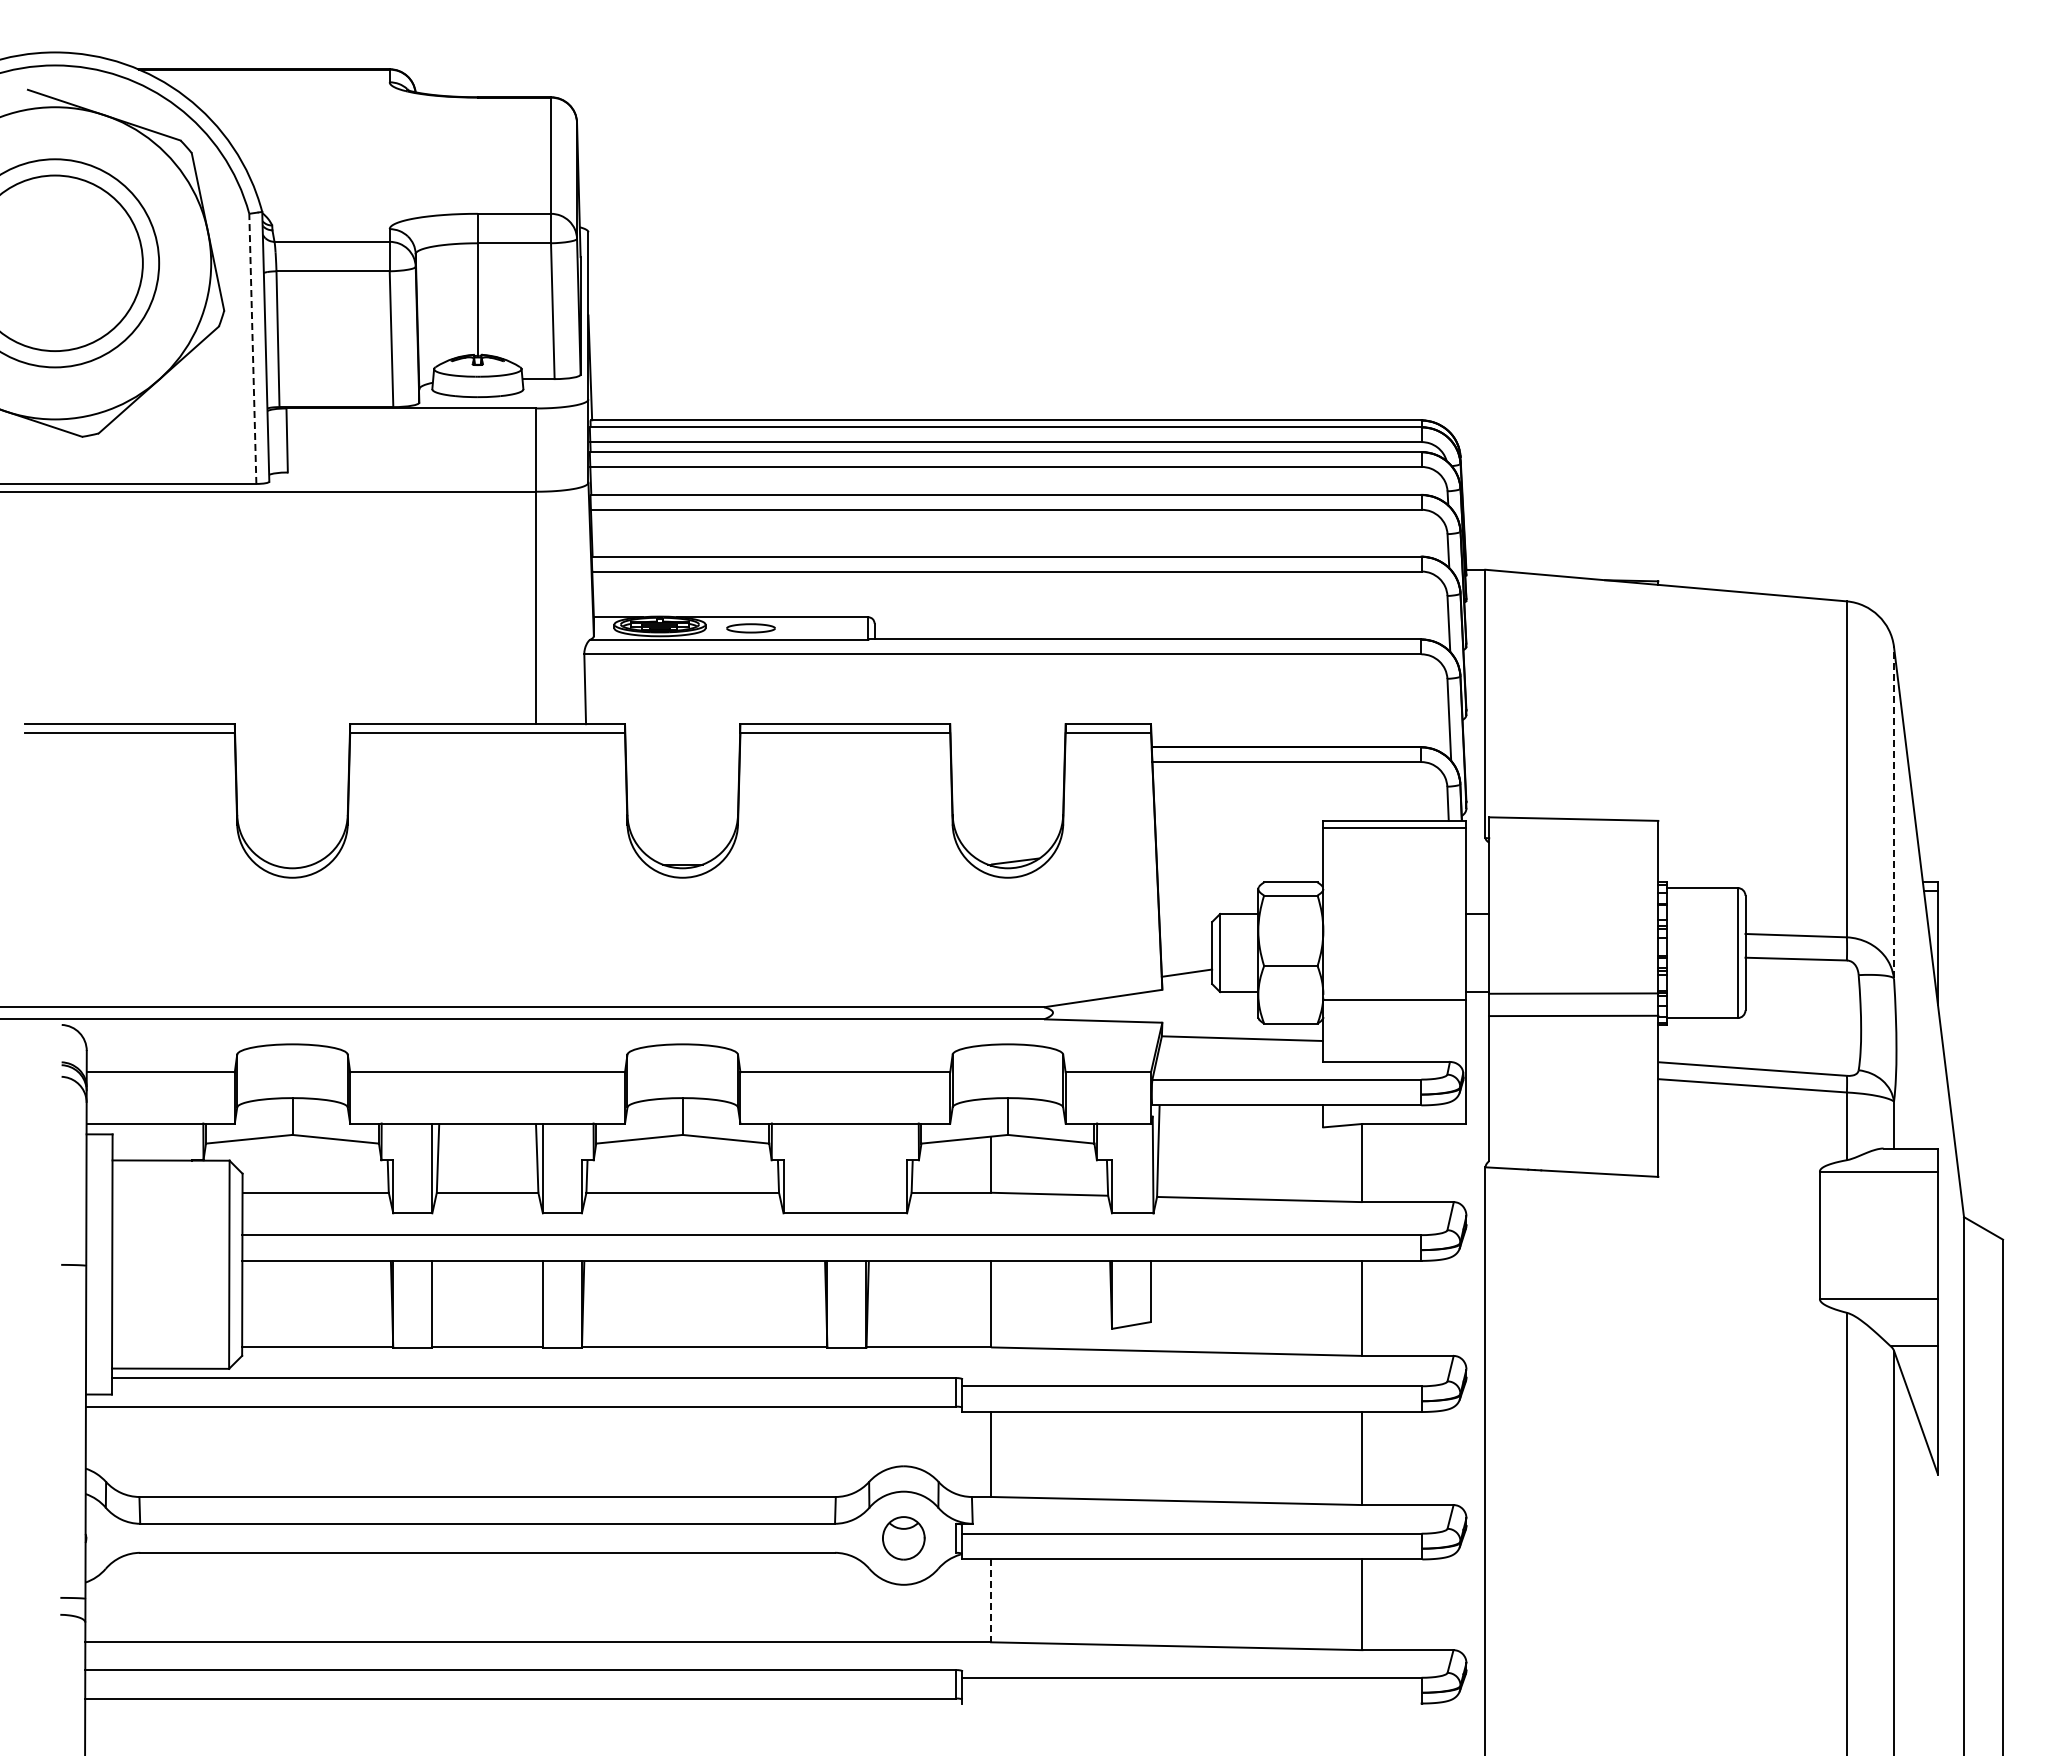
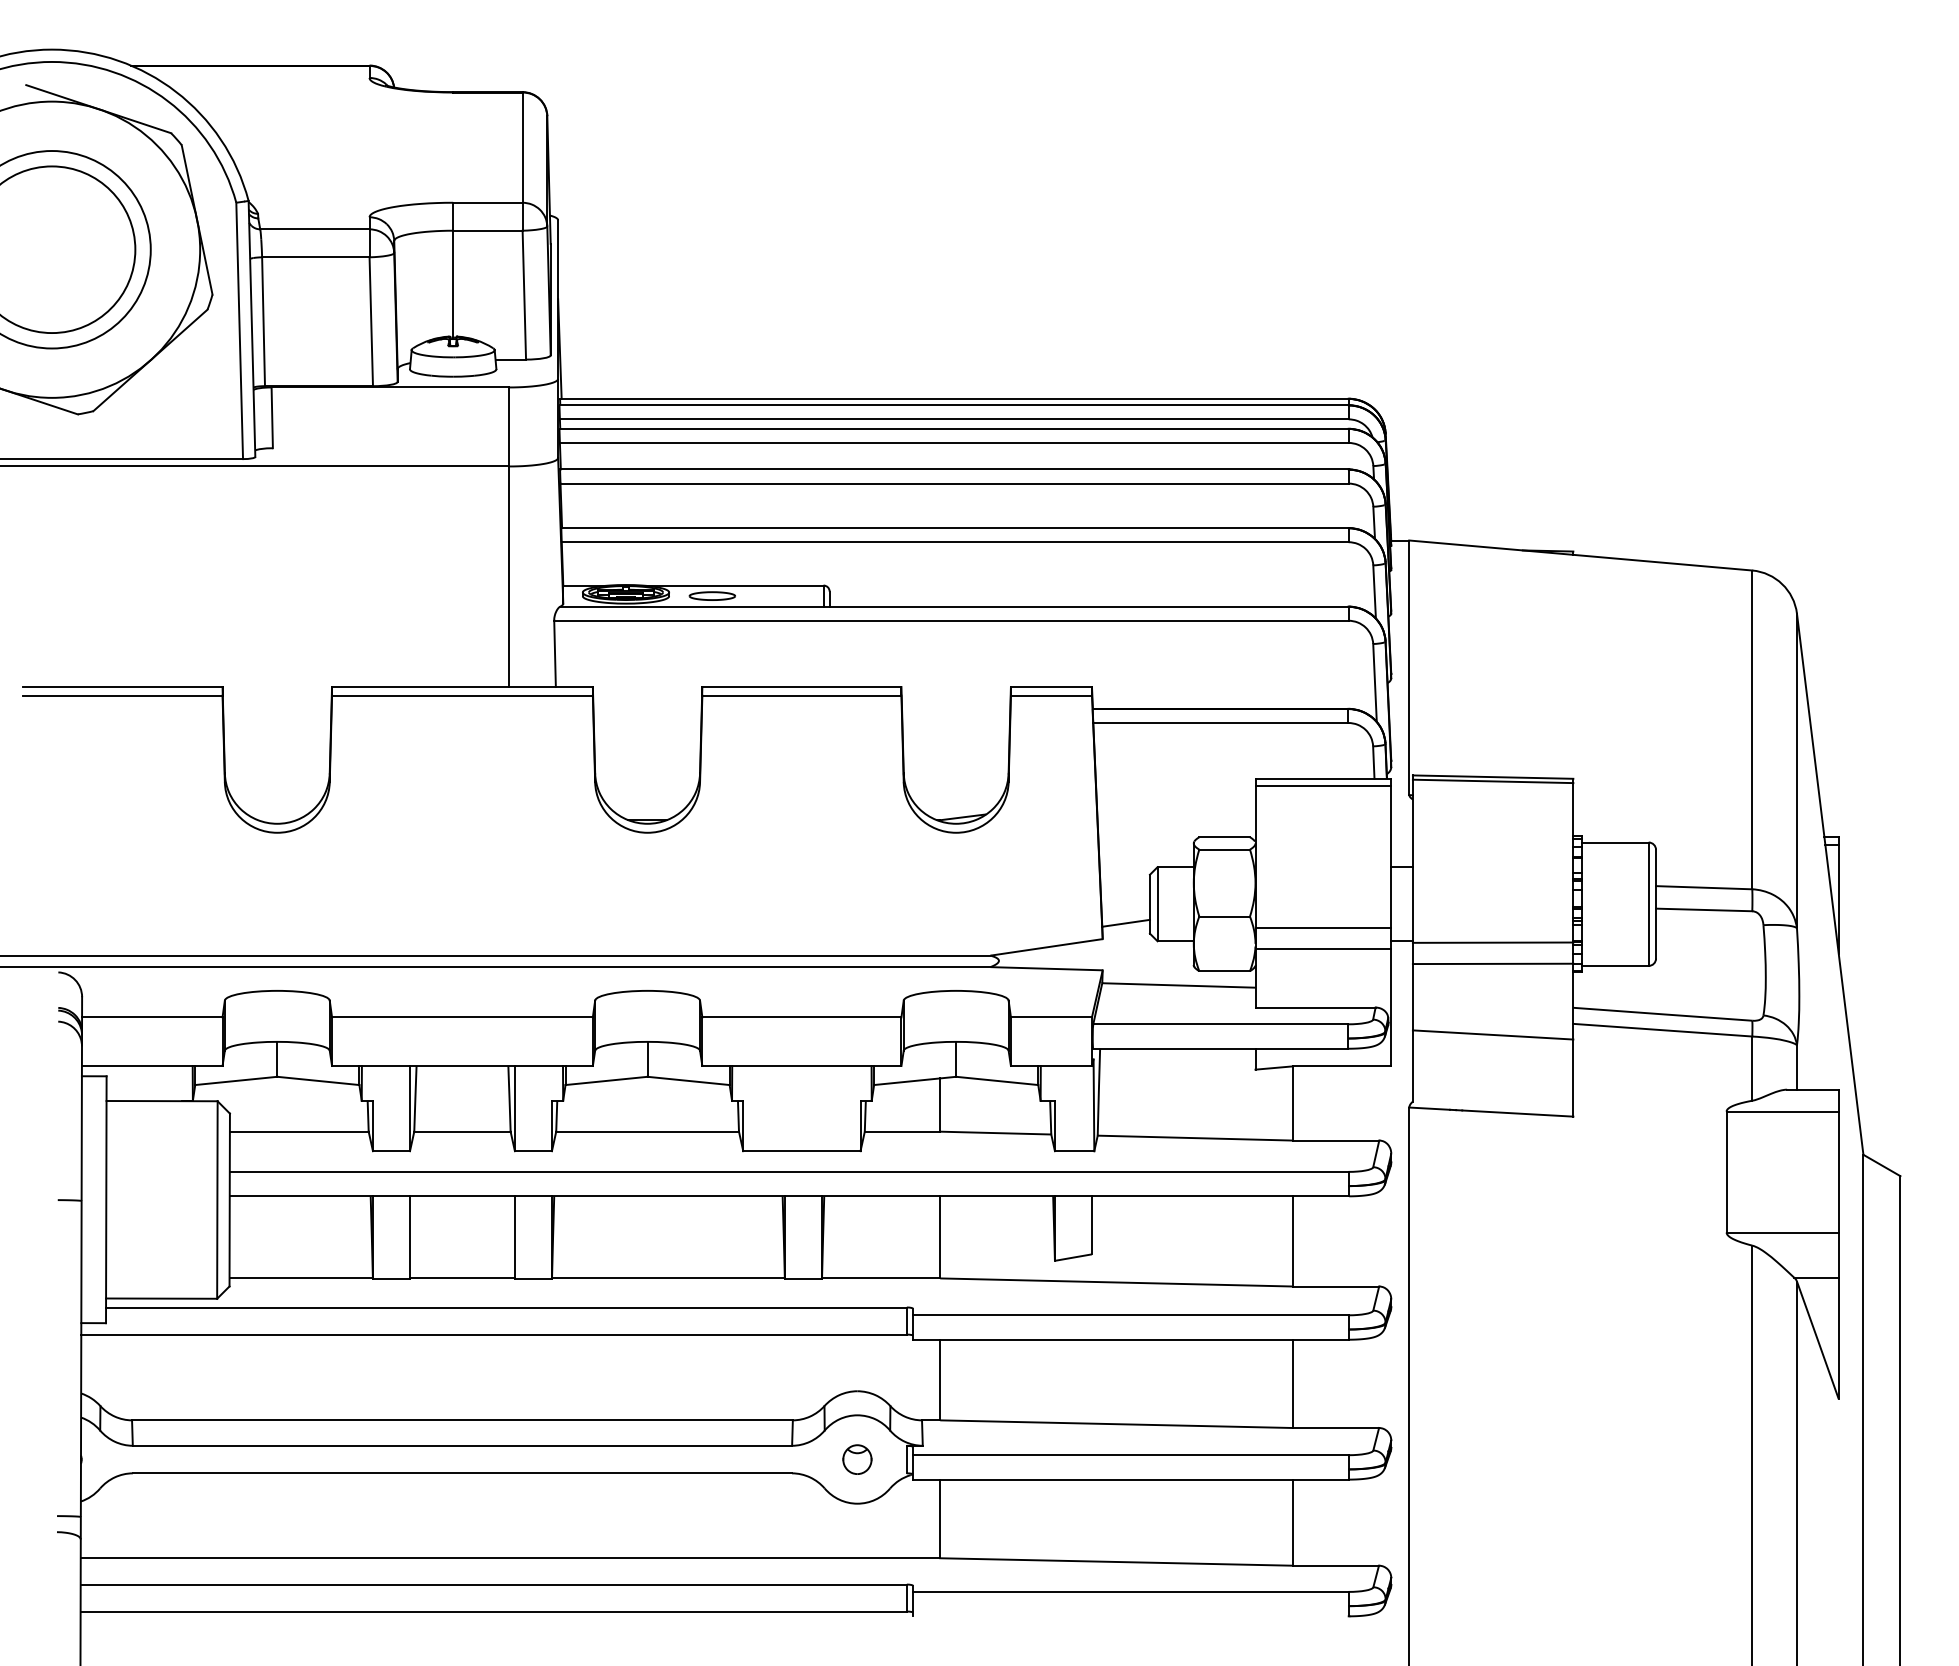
line: (252, 348) -> (239, 330), dashed -> solid
line: (1894, 812) -> (1797, 770), dashed -> solid
line: (1573, 823) -> (1492, 781), added
line: (1394, 977) -> (1323, 927), added
line: (1573, 1090) -> (1492, 1034), added
part: (903, 1538) -> (857, 1459), size x0.71
line: (991, 1601) -> (940, 1519), dashed -> solid

